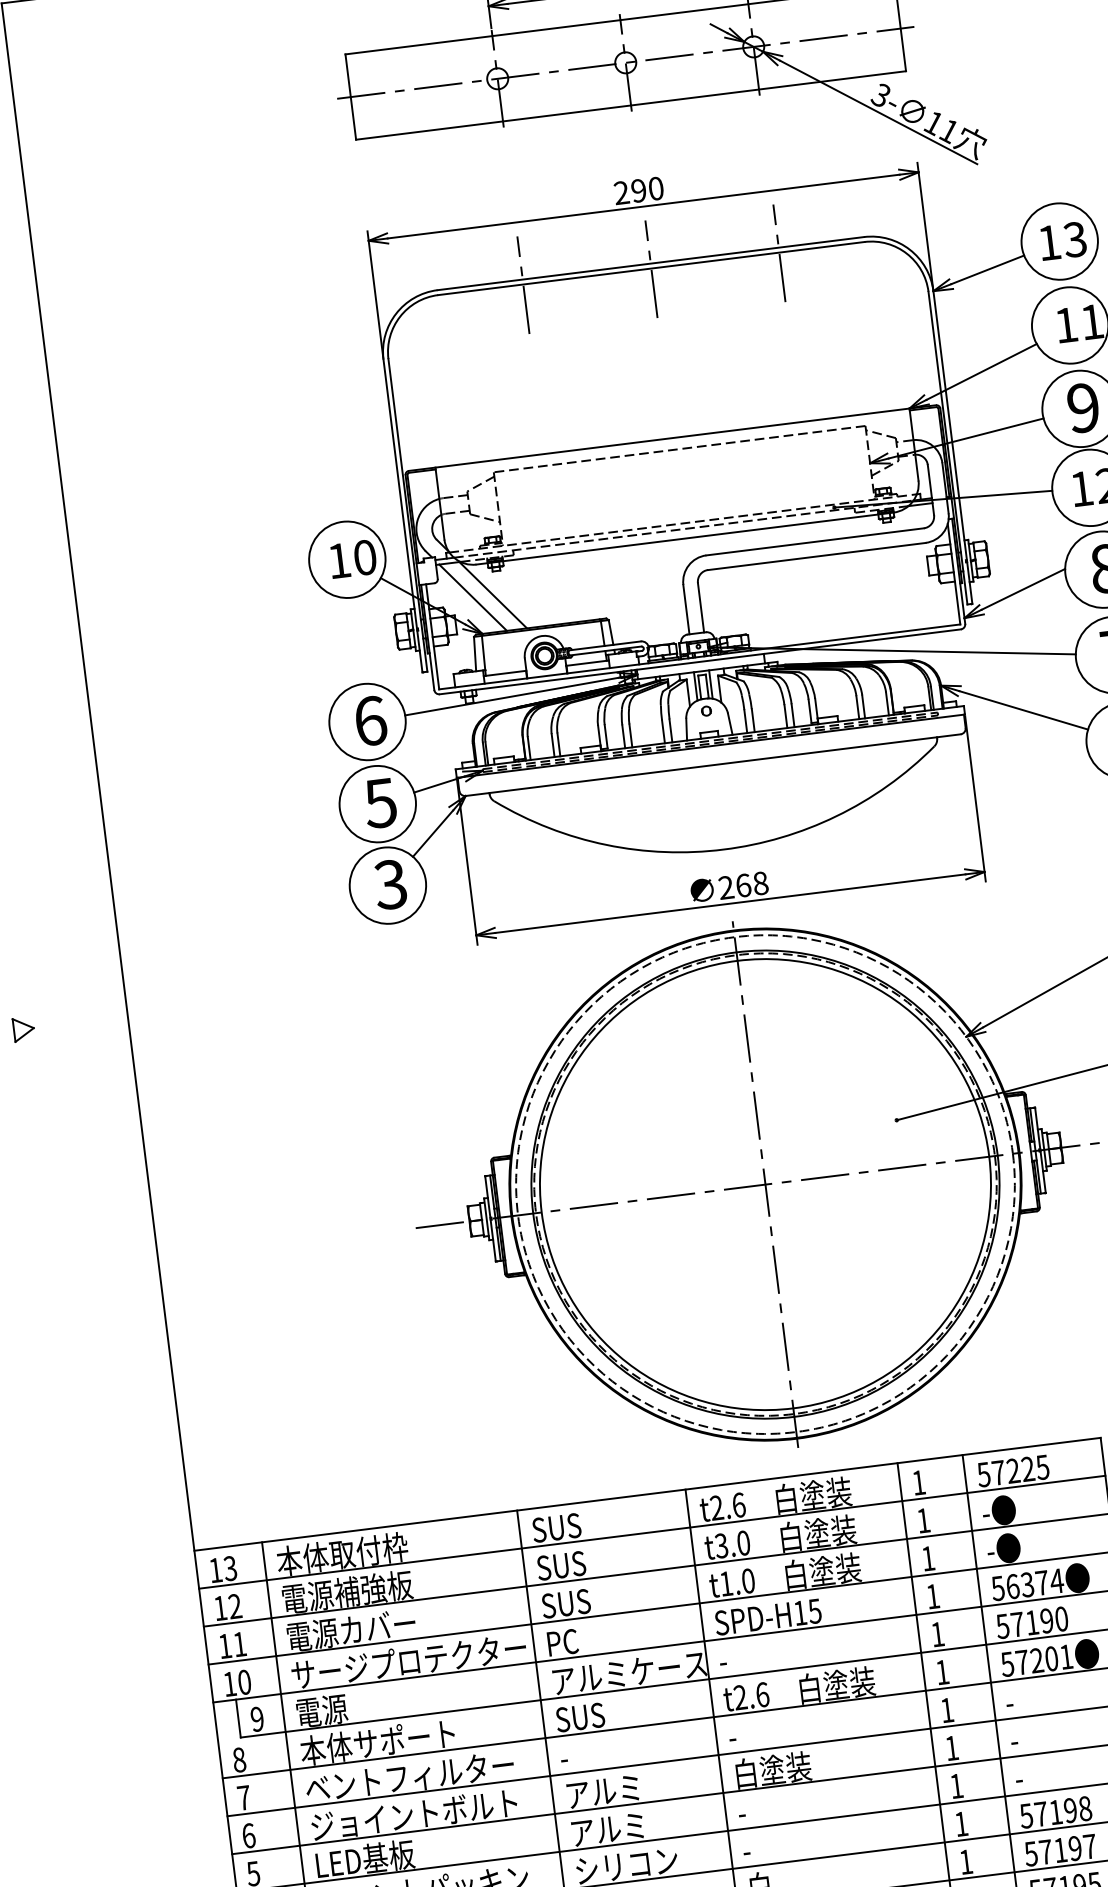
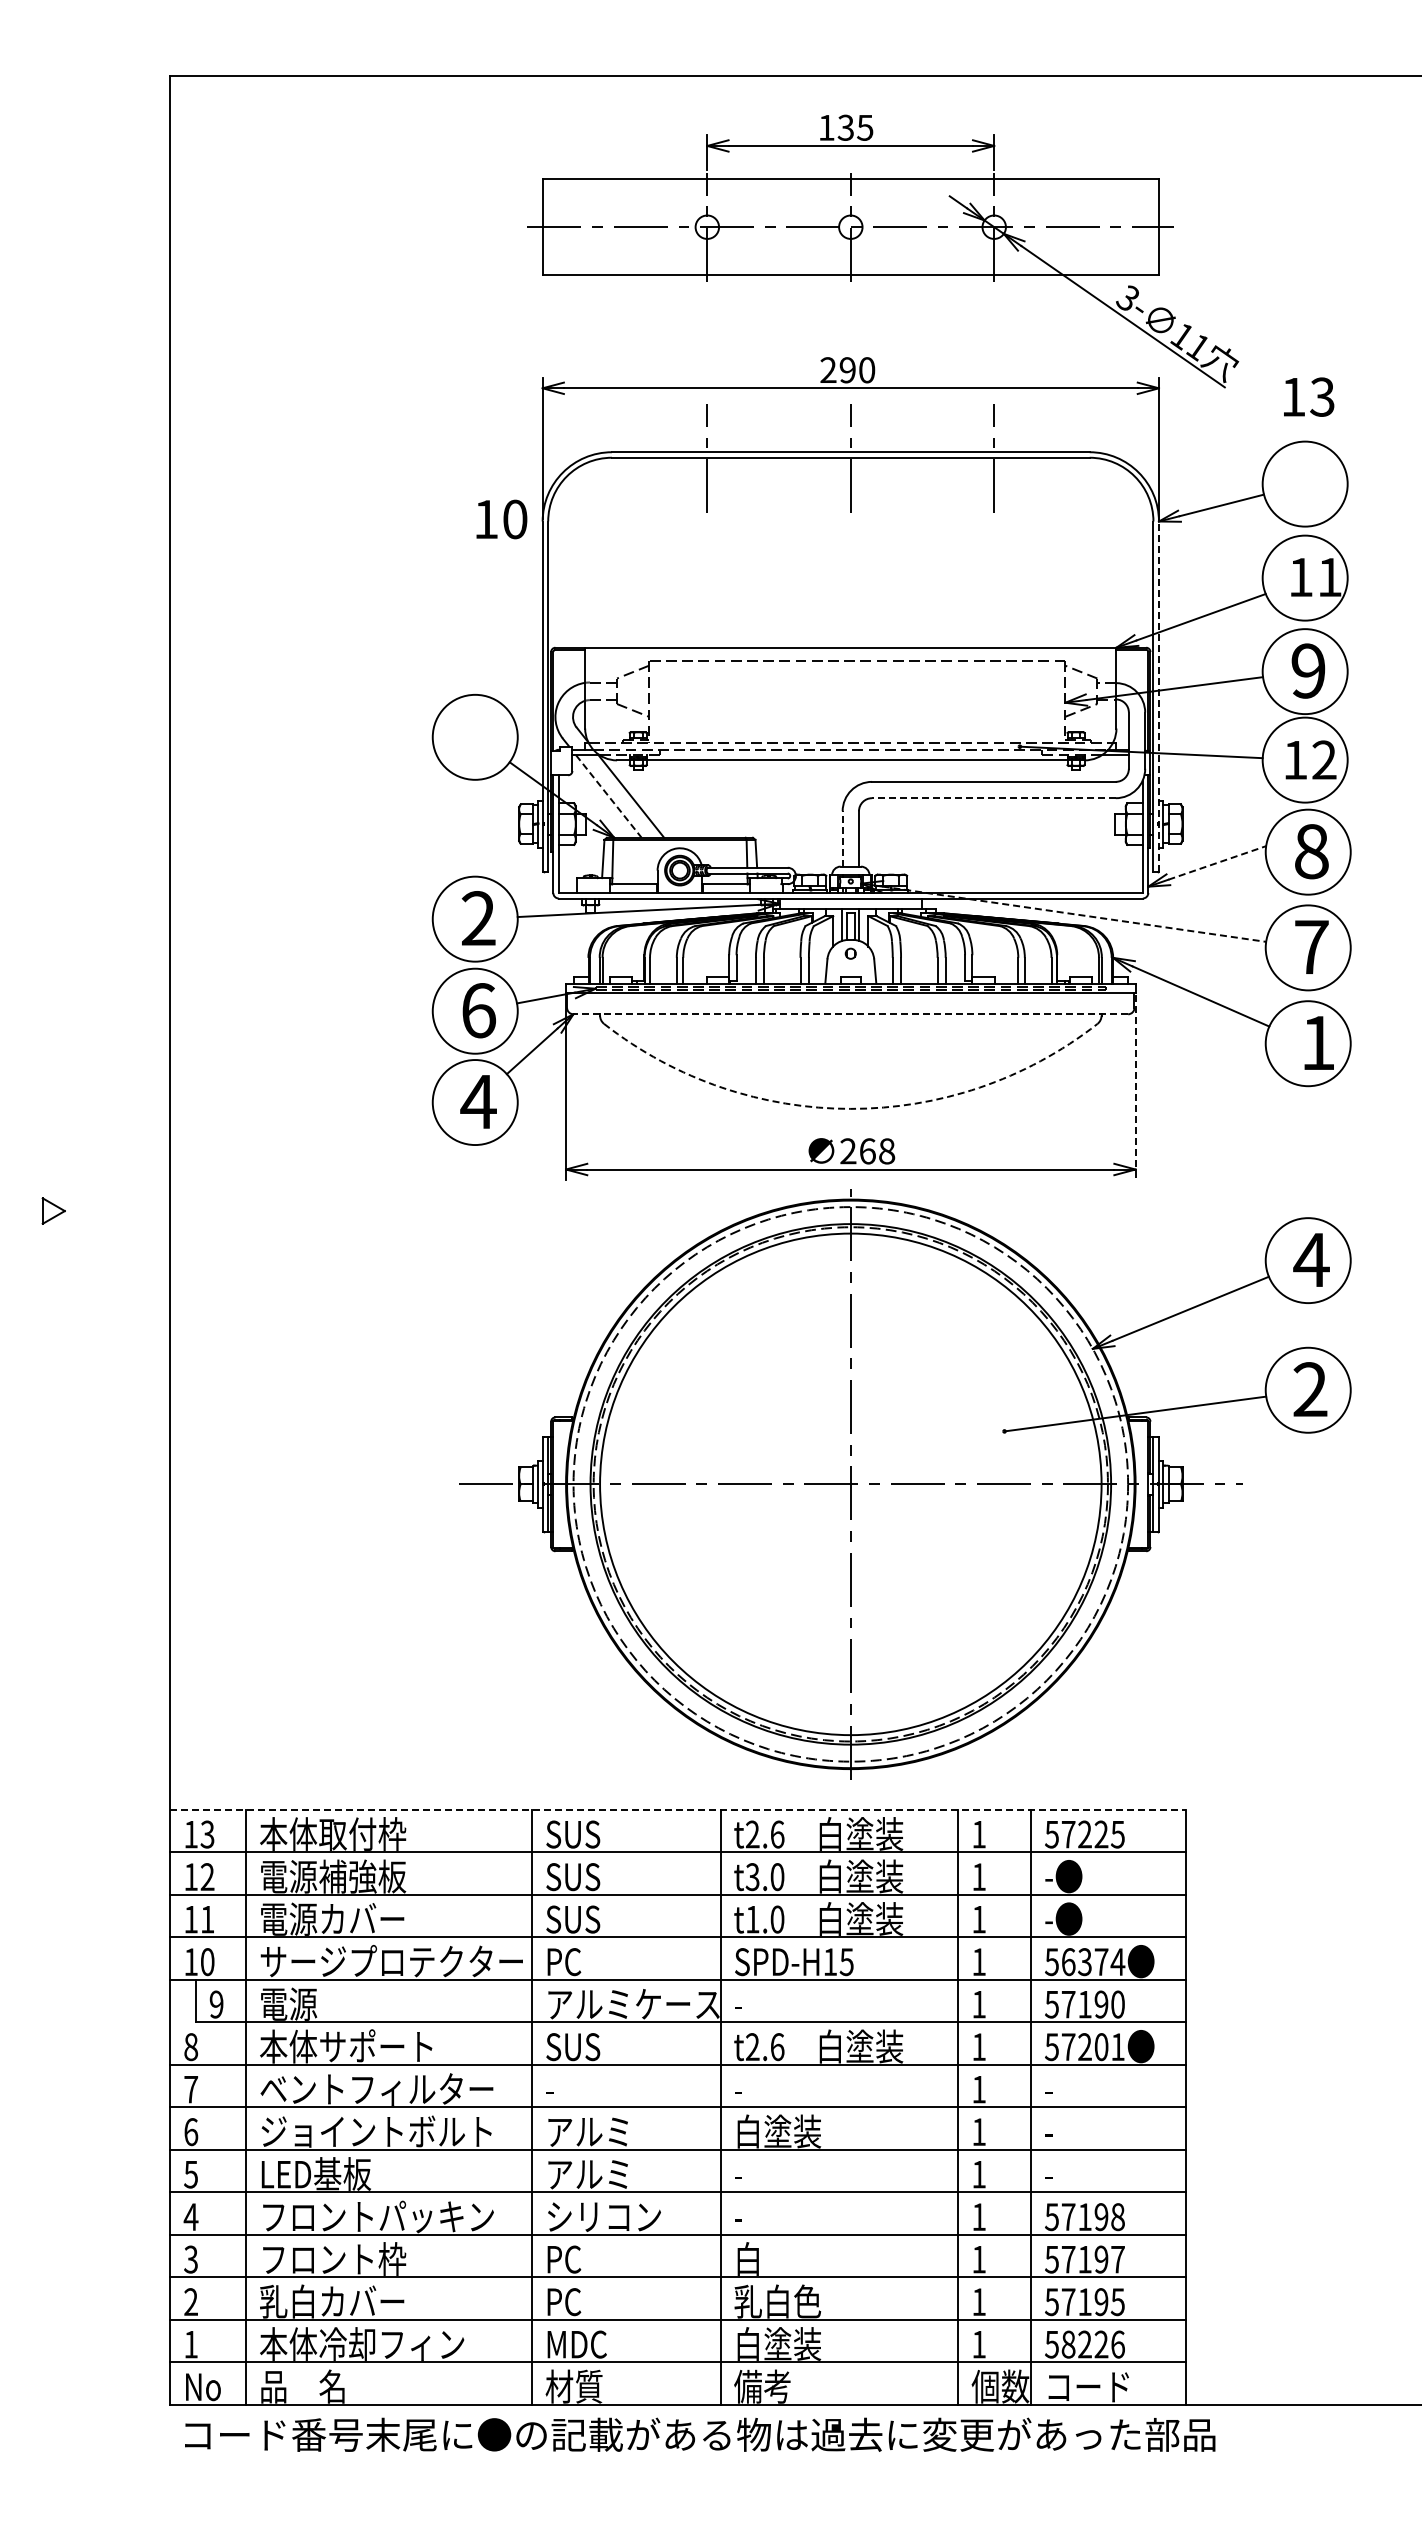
text: (1063, 240) -> (1309, 396), moved
line: (952, 447) -> (1158, 696), solid -> dashed
line: (816, 556) -> (993, 798), solid -> dashed
text: (352, 559) -> (501, 519), moved
line: (1023, 588) -> (1217, 862), solid -> dashed
line: (472, 597) -> (608, 796), solid -> dashed
line: (686, 609) -> (842, 838), solid -> dashed
line: (901, 651) -> (1074, 914), solid -> dashed
text: (370, 721) -> (478, 918), 6 -> 2
line: (712, 765) -> (850, 1014), solid -> dashed
line: (975, 799) -> (1135, 1088), solid -> dashed
text: (379, 803) -> (477, 1010), 5 -> 6
arc: (723, 849) -> (850, 1108), solid -> dashed
text: (390, 884) -> (478, 1101), 3 -> 4
line: (647, 1493) -> (678, 1809), solid -> dashed

